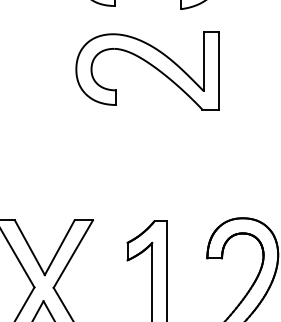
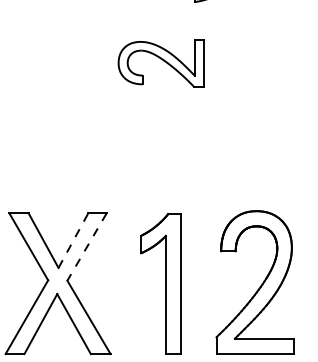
part: (147, 70) -> (161, 63), size x0.6
line: (59, 247) -> (73, 240), solid -> dashed
line: (72, 254) -> (86, 247), solid -> dashed

